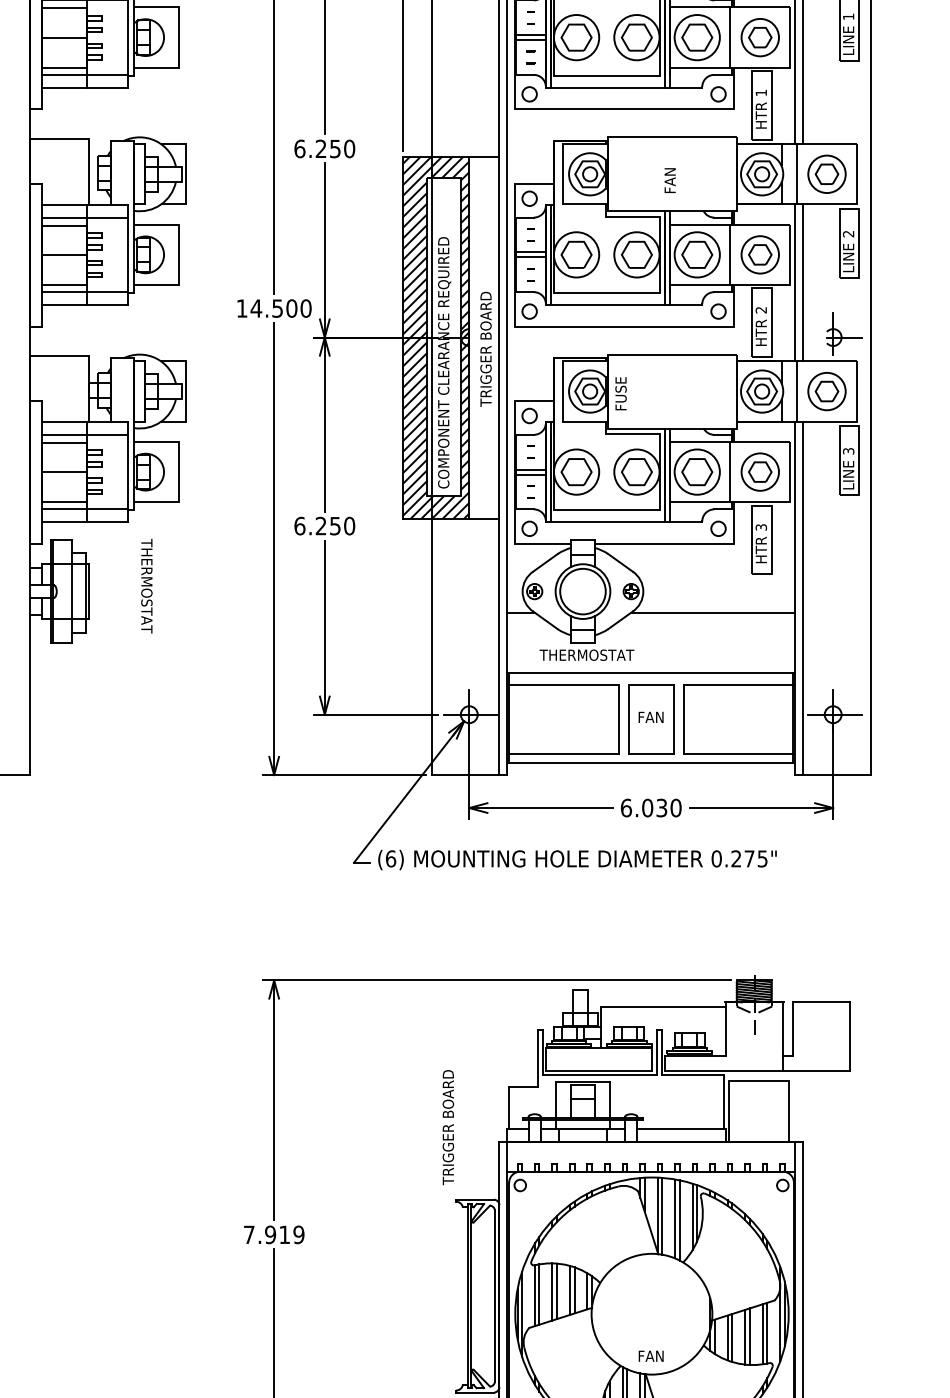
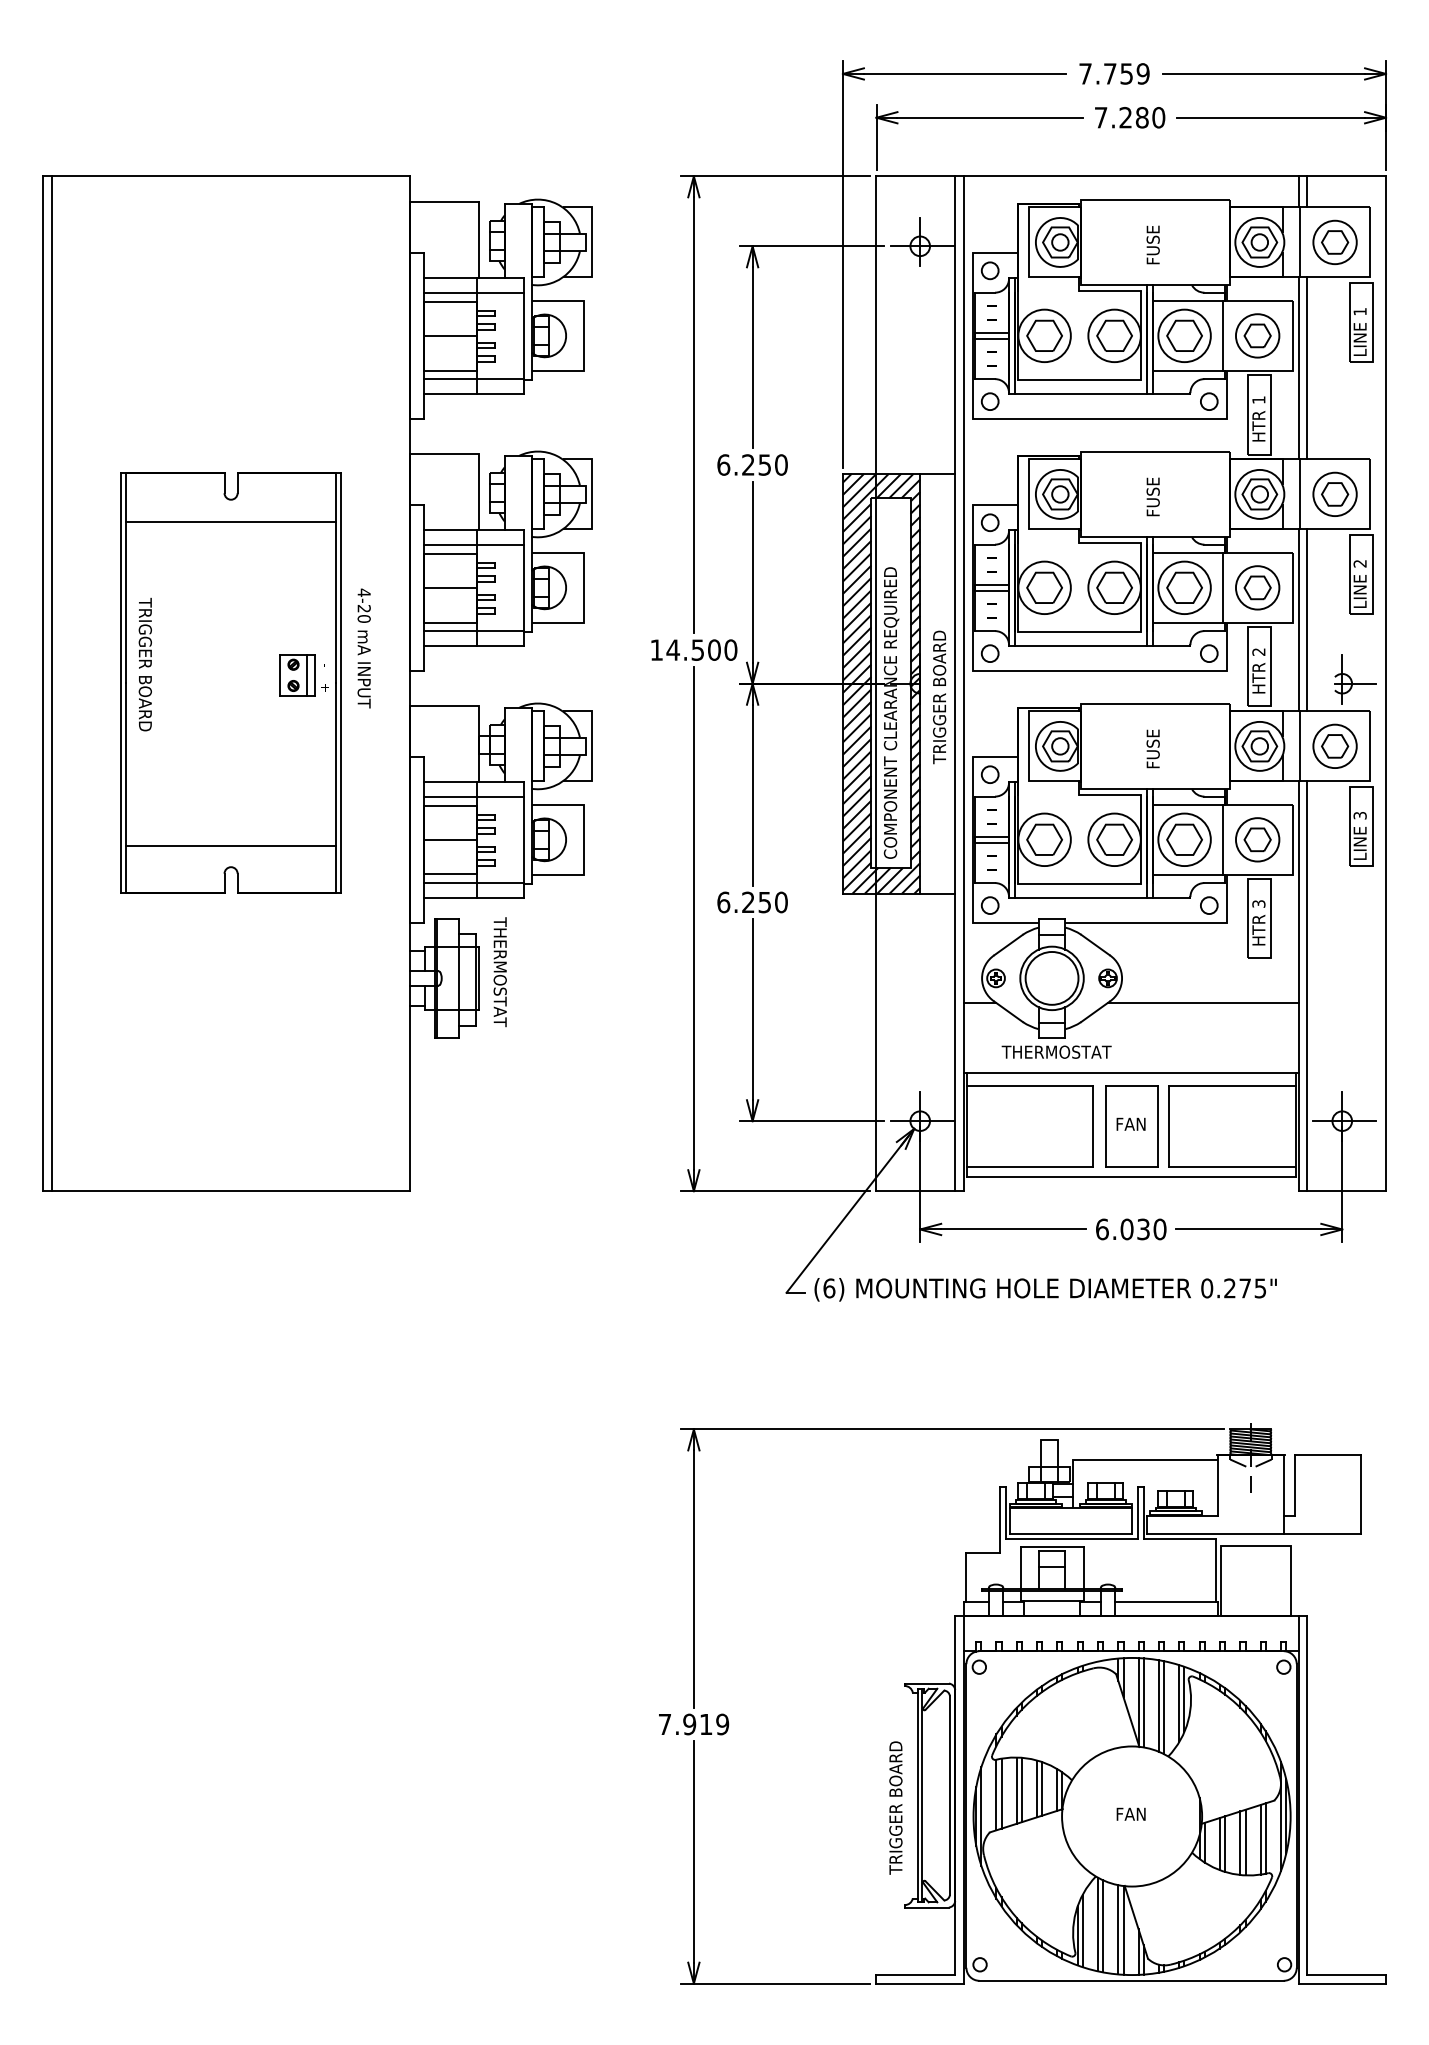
text: (669, 172) -> (1152, 492), FAN -> FUSE
text: (620, 393) -> (1152, 748), moved
text: (146, 586) -> (499, 972), moved
text: (448, 1127) -> (895, 1807), moved
text: (650, 1355) -> (1130, 1813), moved

